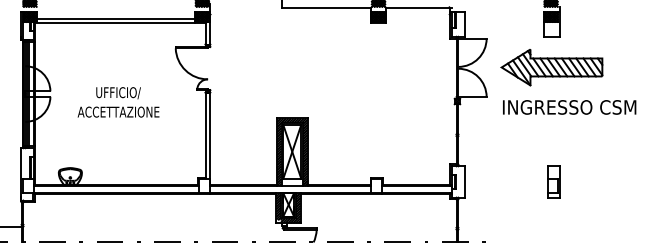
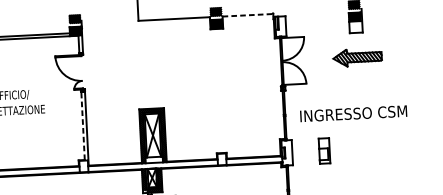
line: (419, 8) -> (249, 15), solid -> dashed
part: (551, 67) -> (357, 57), size x0.6
text: (569, 107) -> (353, 113), moved
line: (205, 135) -> (82, 125), solid -> dashed
part: (553, 181) -> (324, 150), moved

